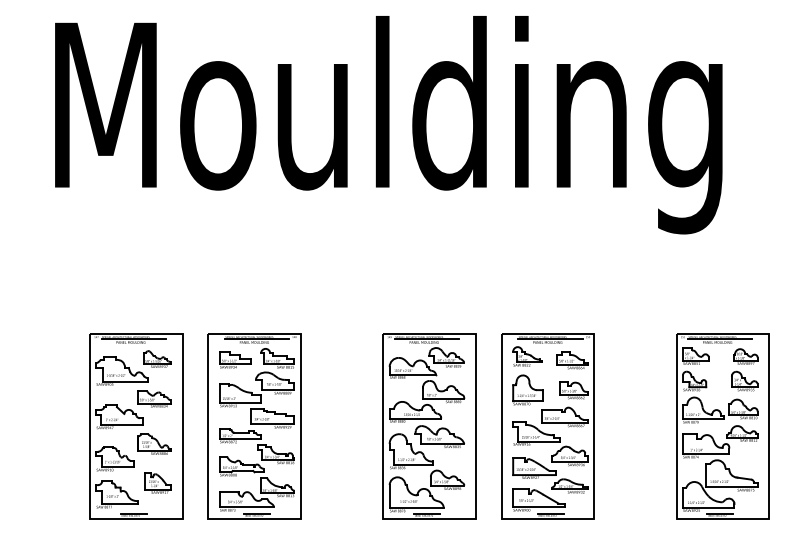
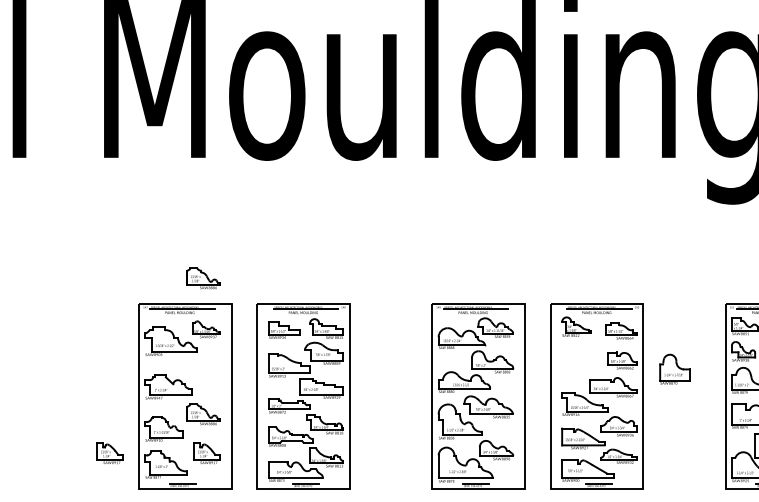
part: (154, 307) -> (203, 277), added
part: (527, 389) -> (674, 368), moved
part: (154, 398) -> (203, 368), removed
part: (60, 482) -> (109, 452), added

